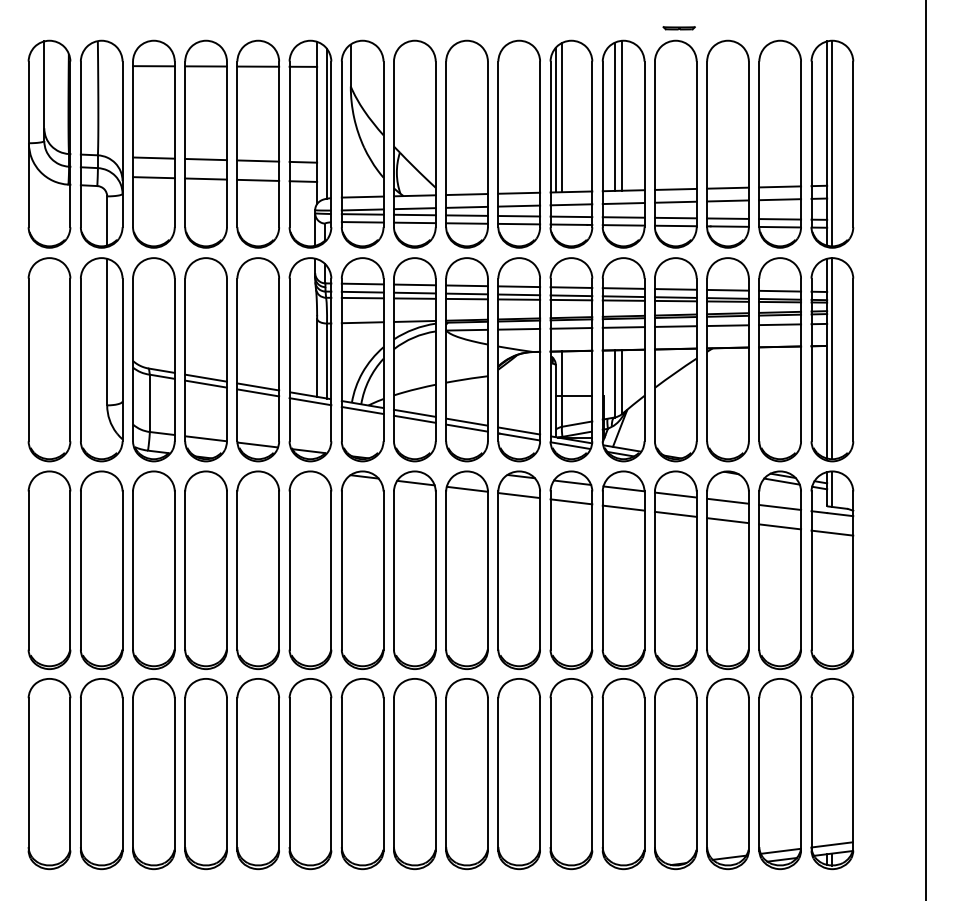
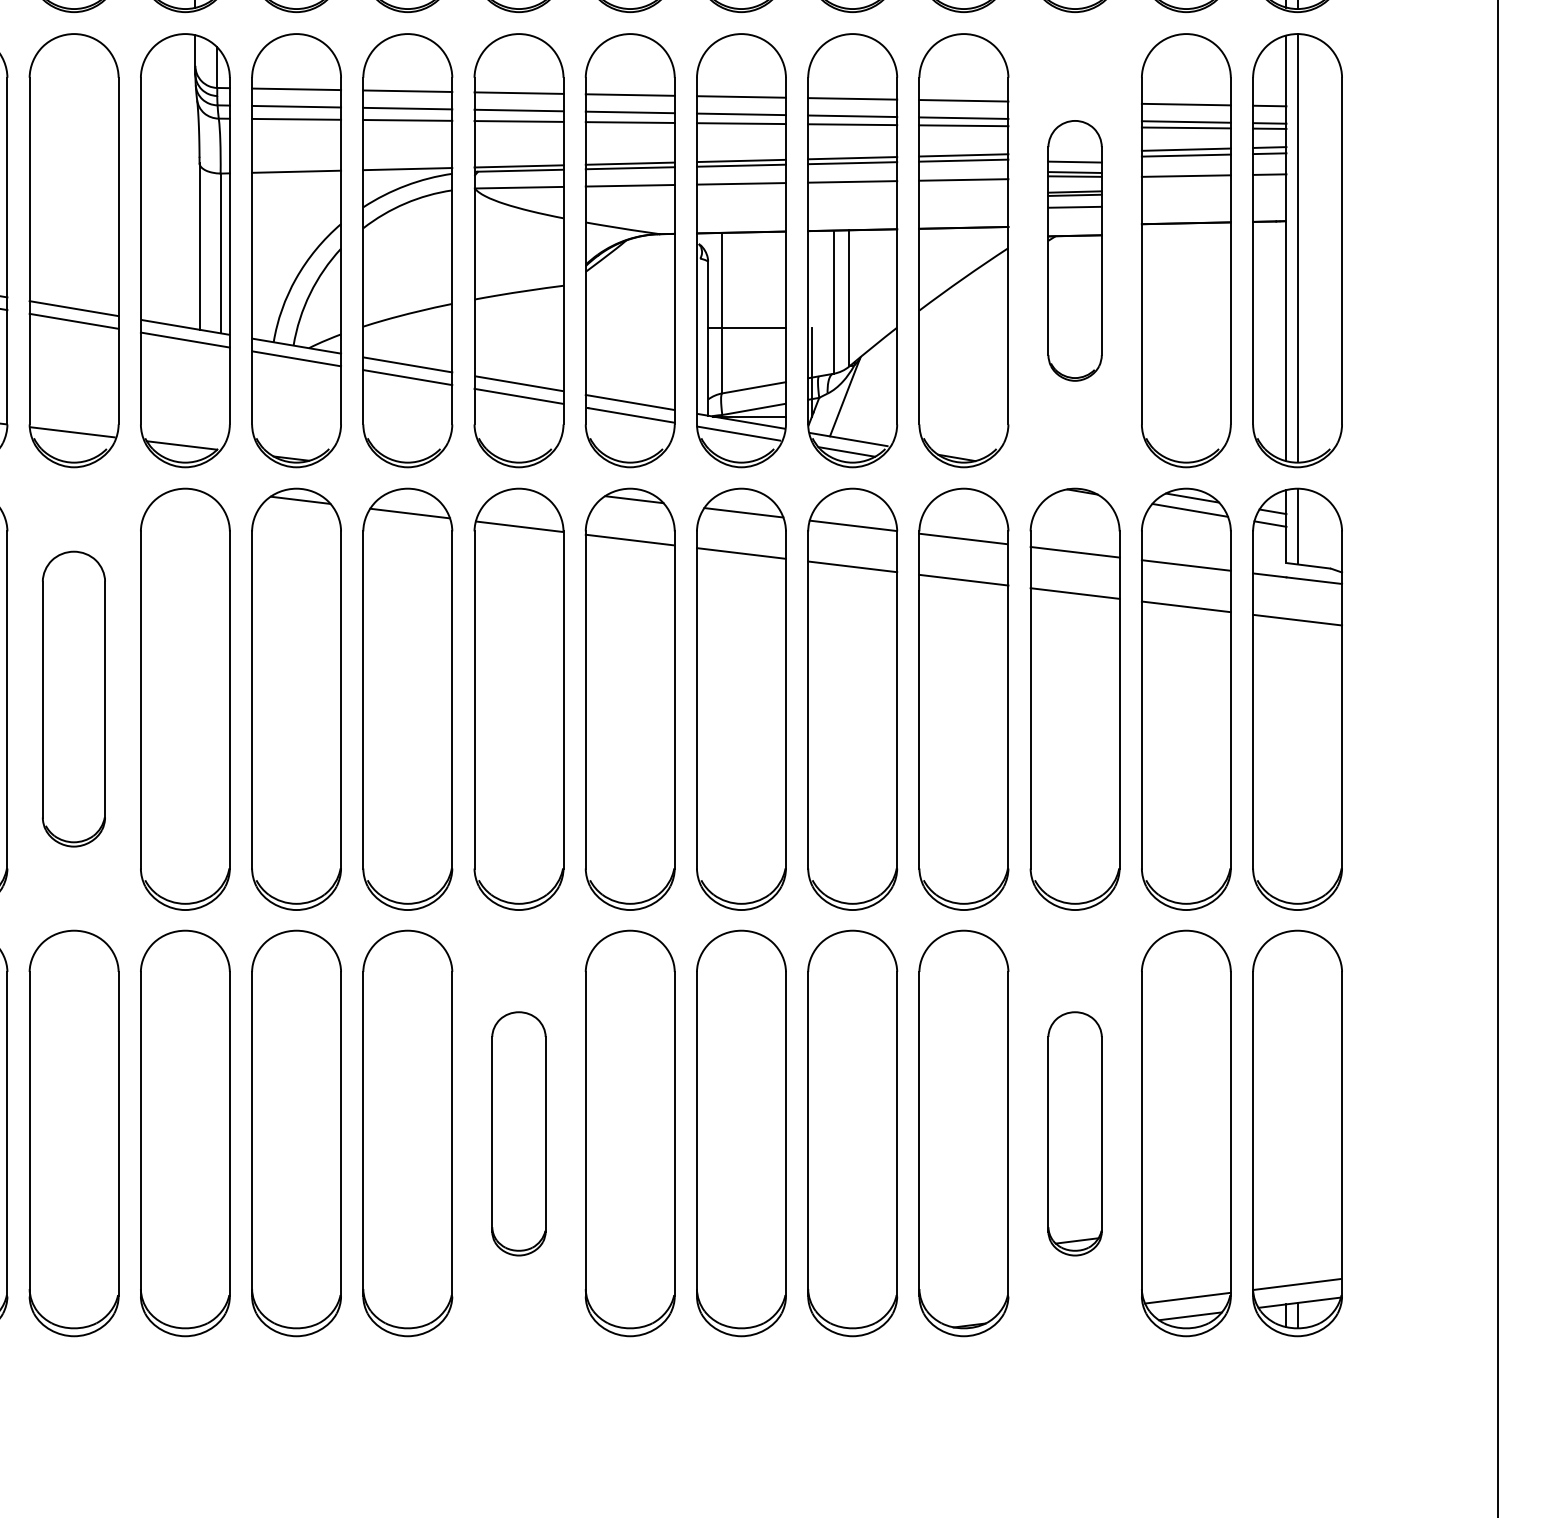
part: (727, 359) -> (1074, 250), size x0.6
part: (257, 569) -> (72, 697), size x0.7
part: (466, 774) -> (517, 1134), size x0.6
part: (727, 774) -> (1074, 1134), size x0.6

